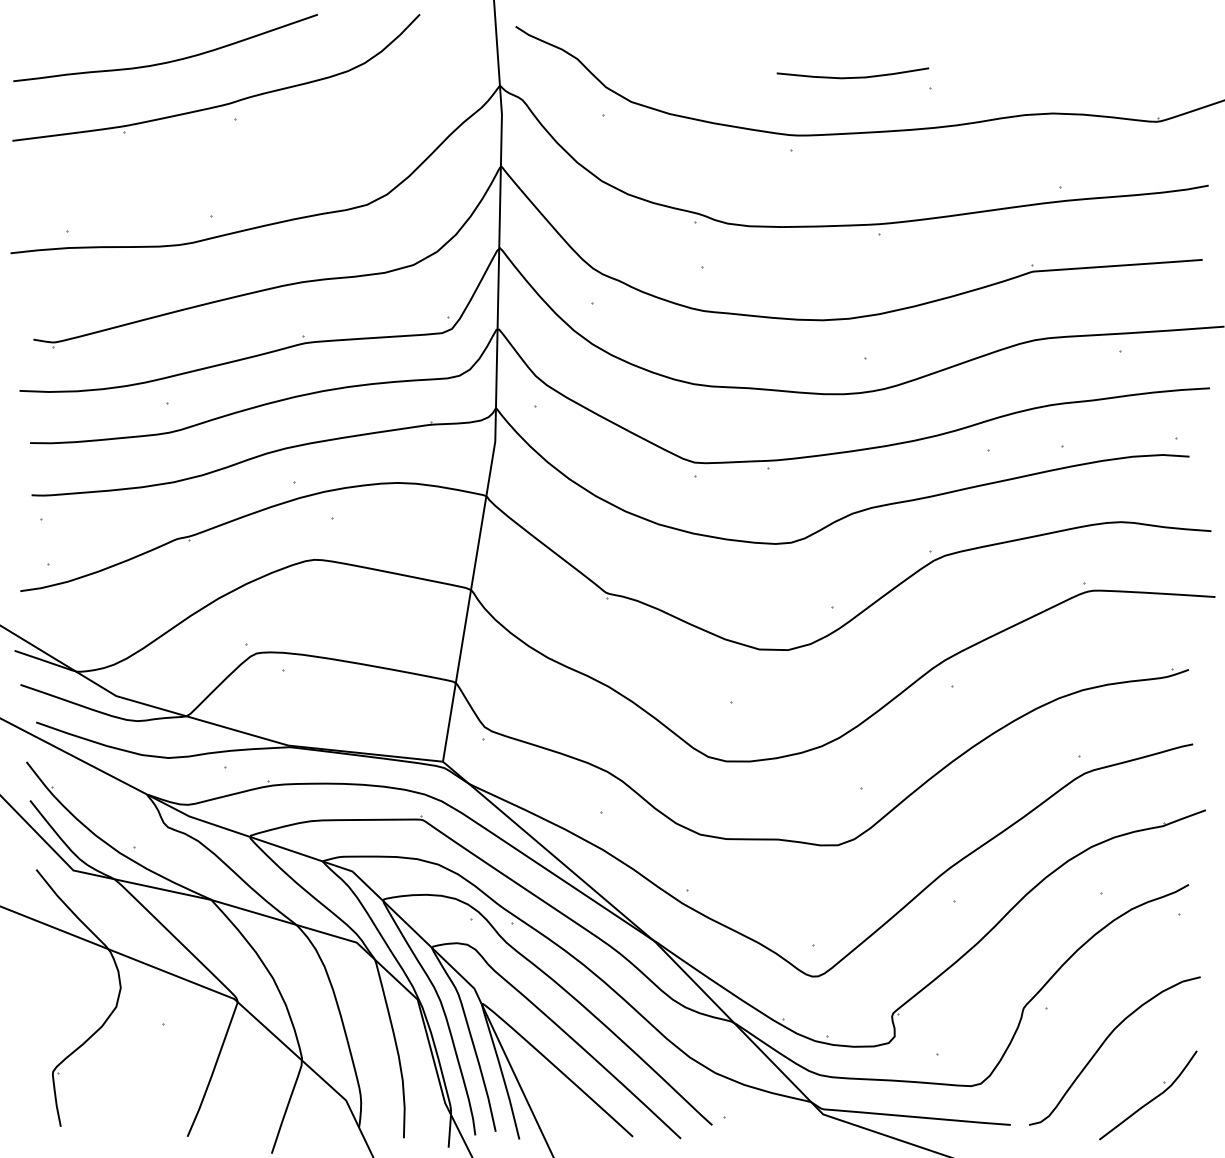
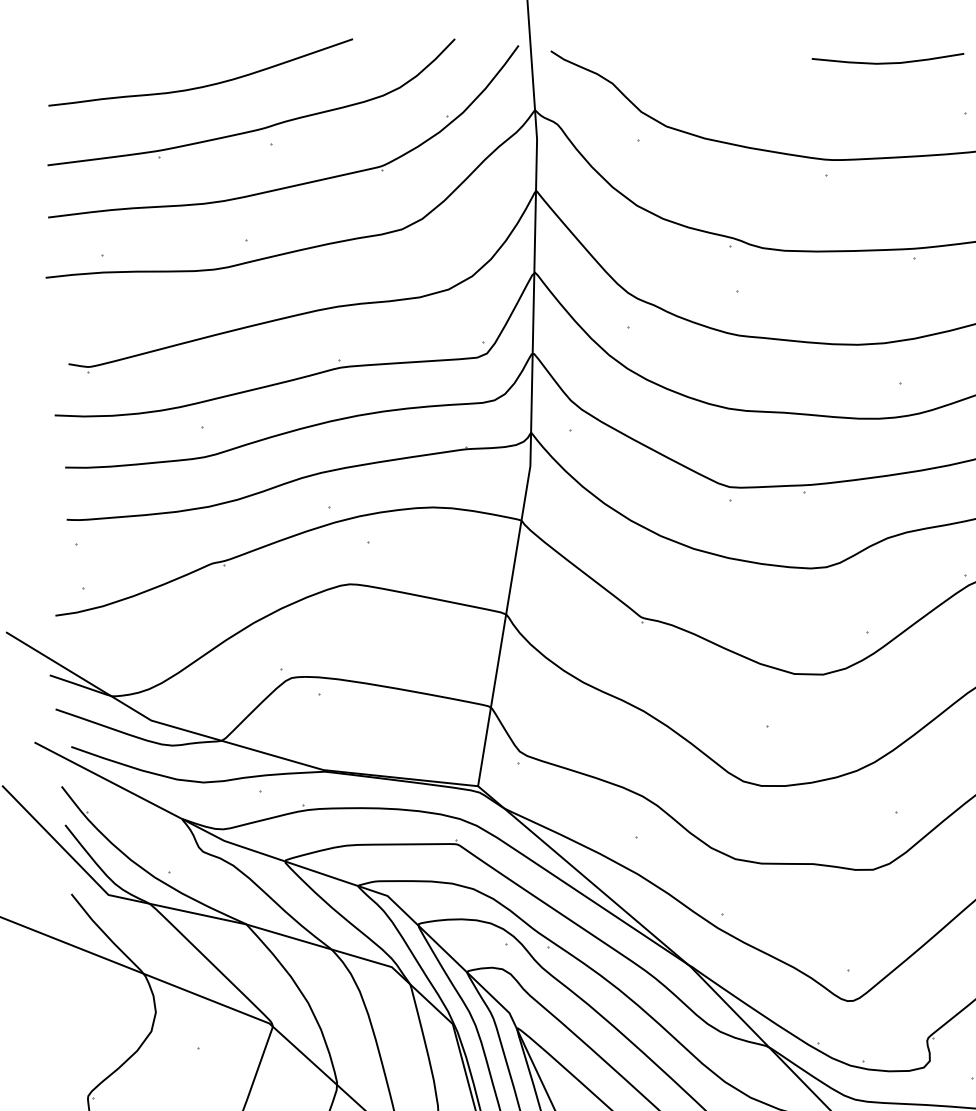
curve: (852, 77) -> (887, 63), moved
part: (257, 160) -> (292, 185), added

